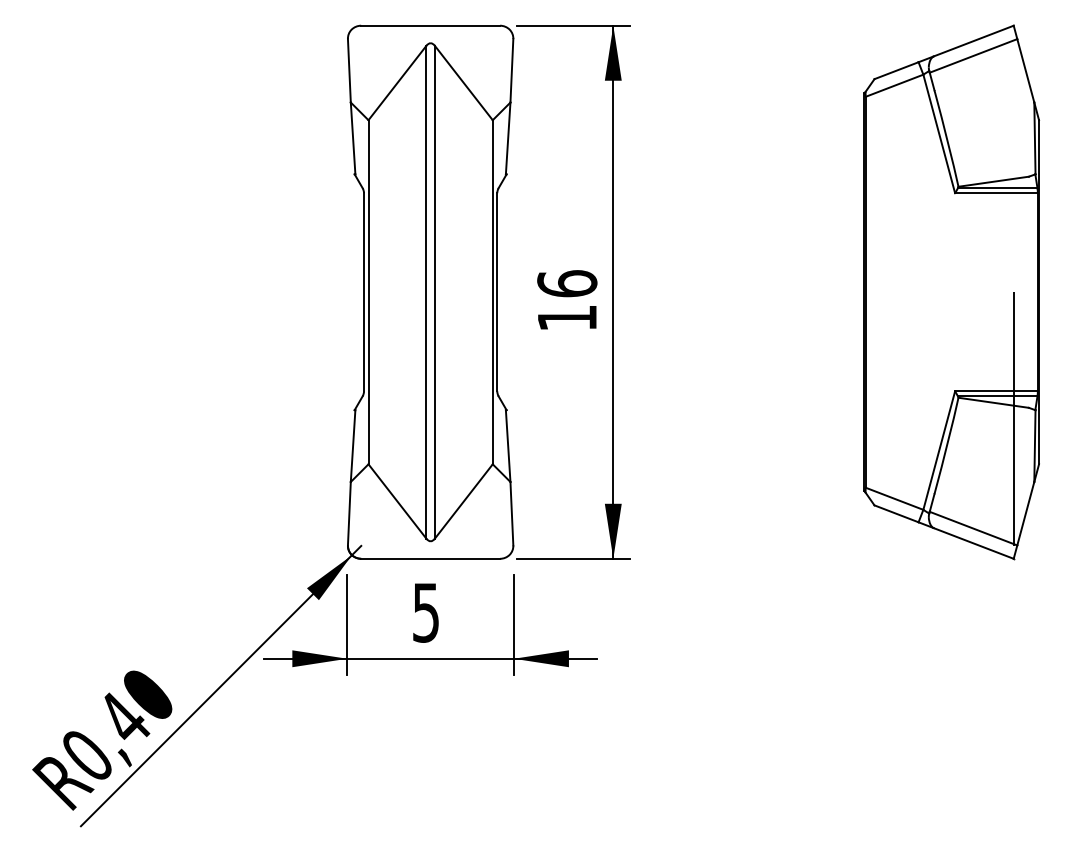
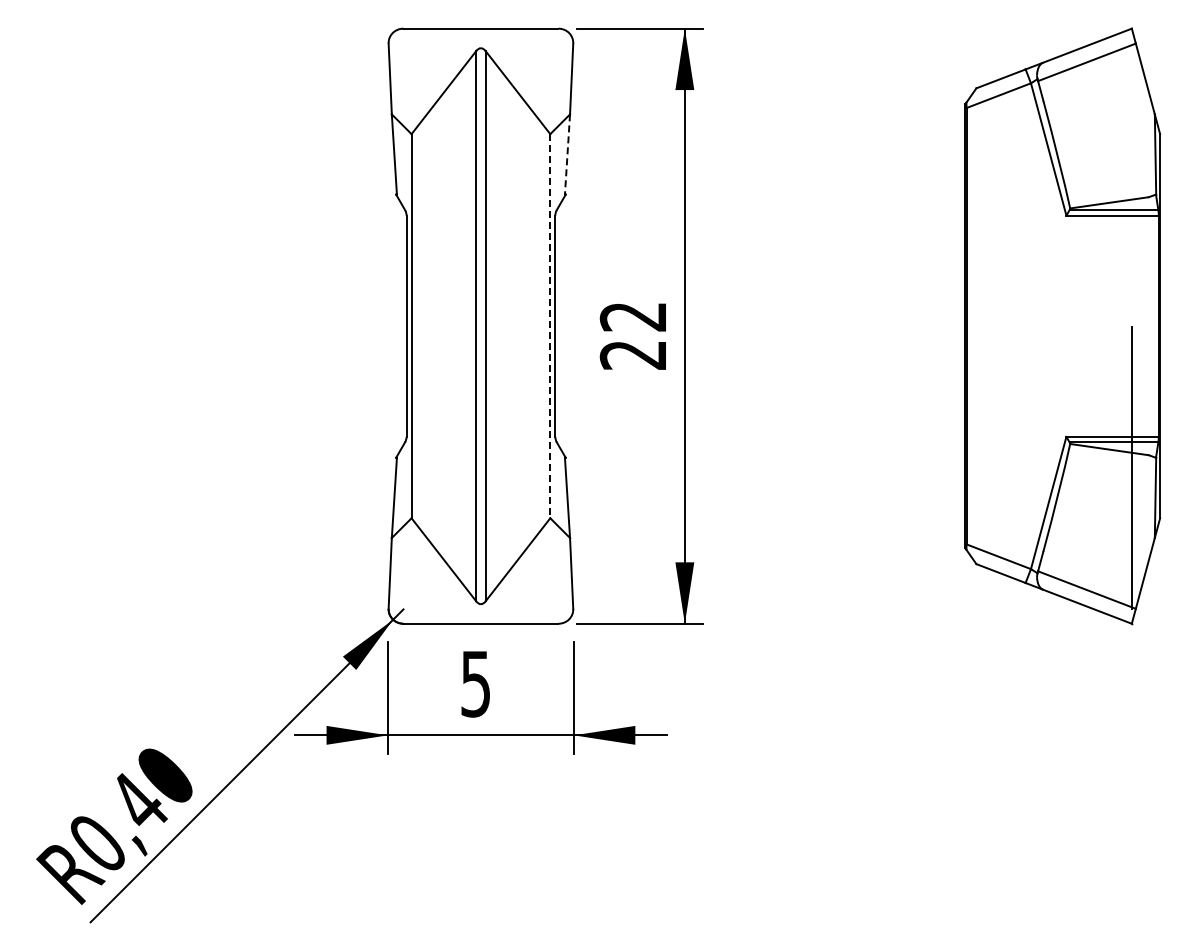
line: (508, 138) -> (567, 154), solid -> dashed
line: (492, 292) -> (550, 326), solid -> dashed
text: (567, 300) -> (633, 335), 16 -> 22

